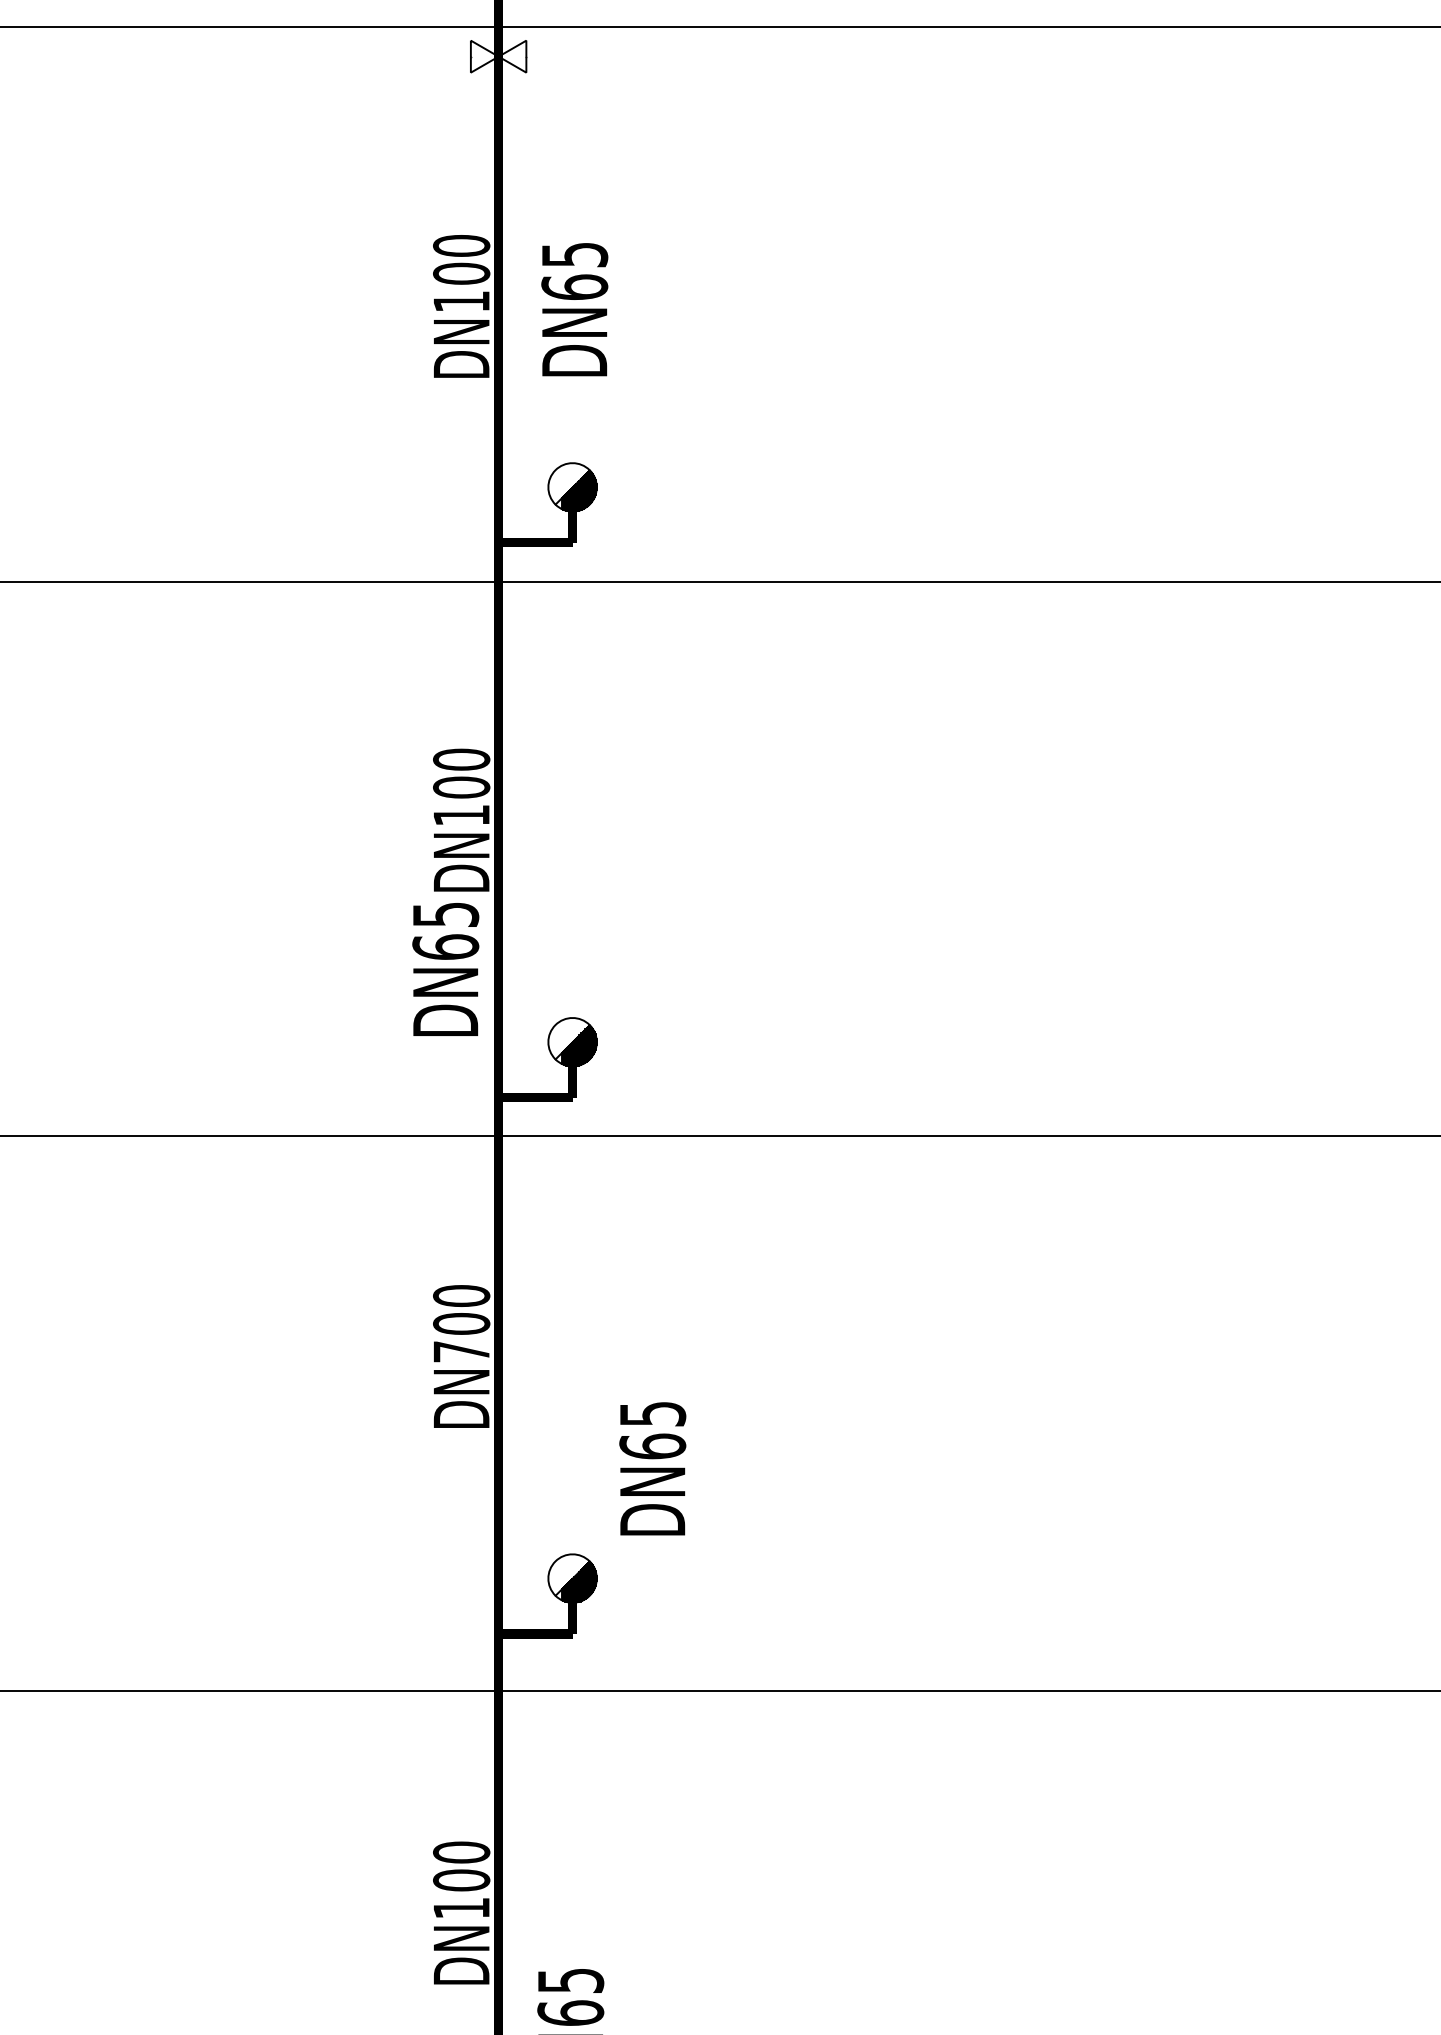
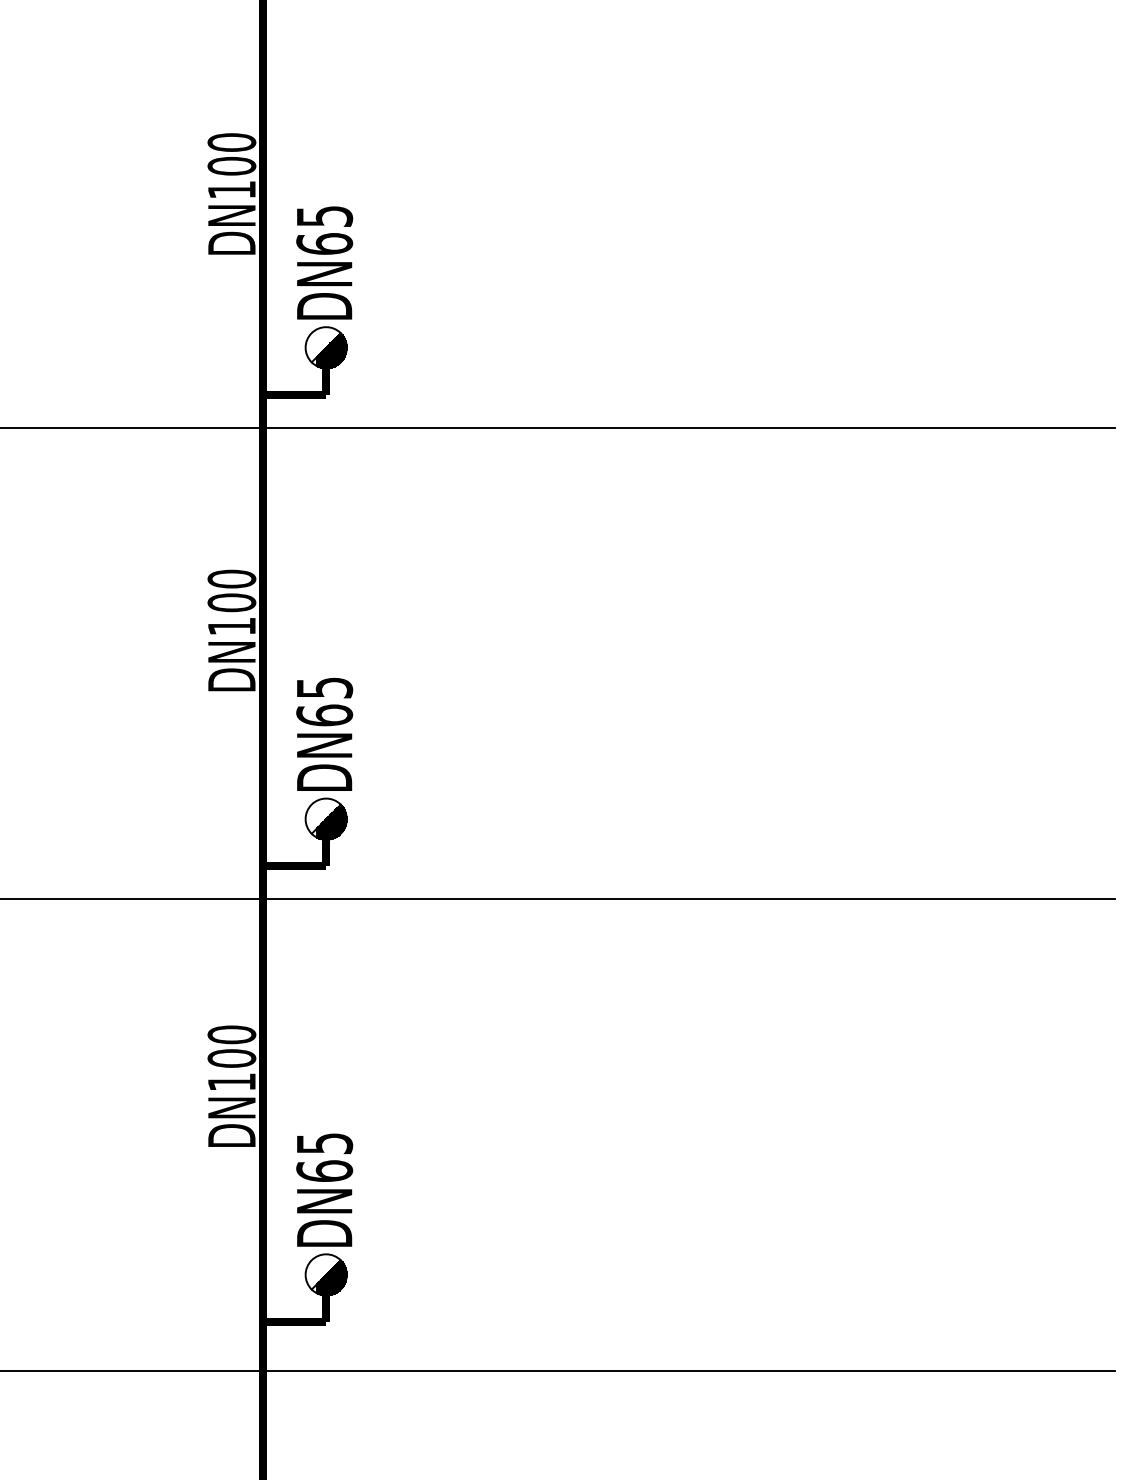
text: (574, 309) -> (324, 262), moved
text: (445, 969) -> (324, 734), moved
text: (461, 1351) -> (231, 1081), DN700 -> DN100
text: (652, 1468) -> (324, 1189), moved

